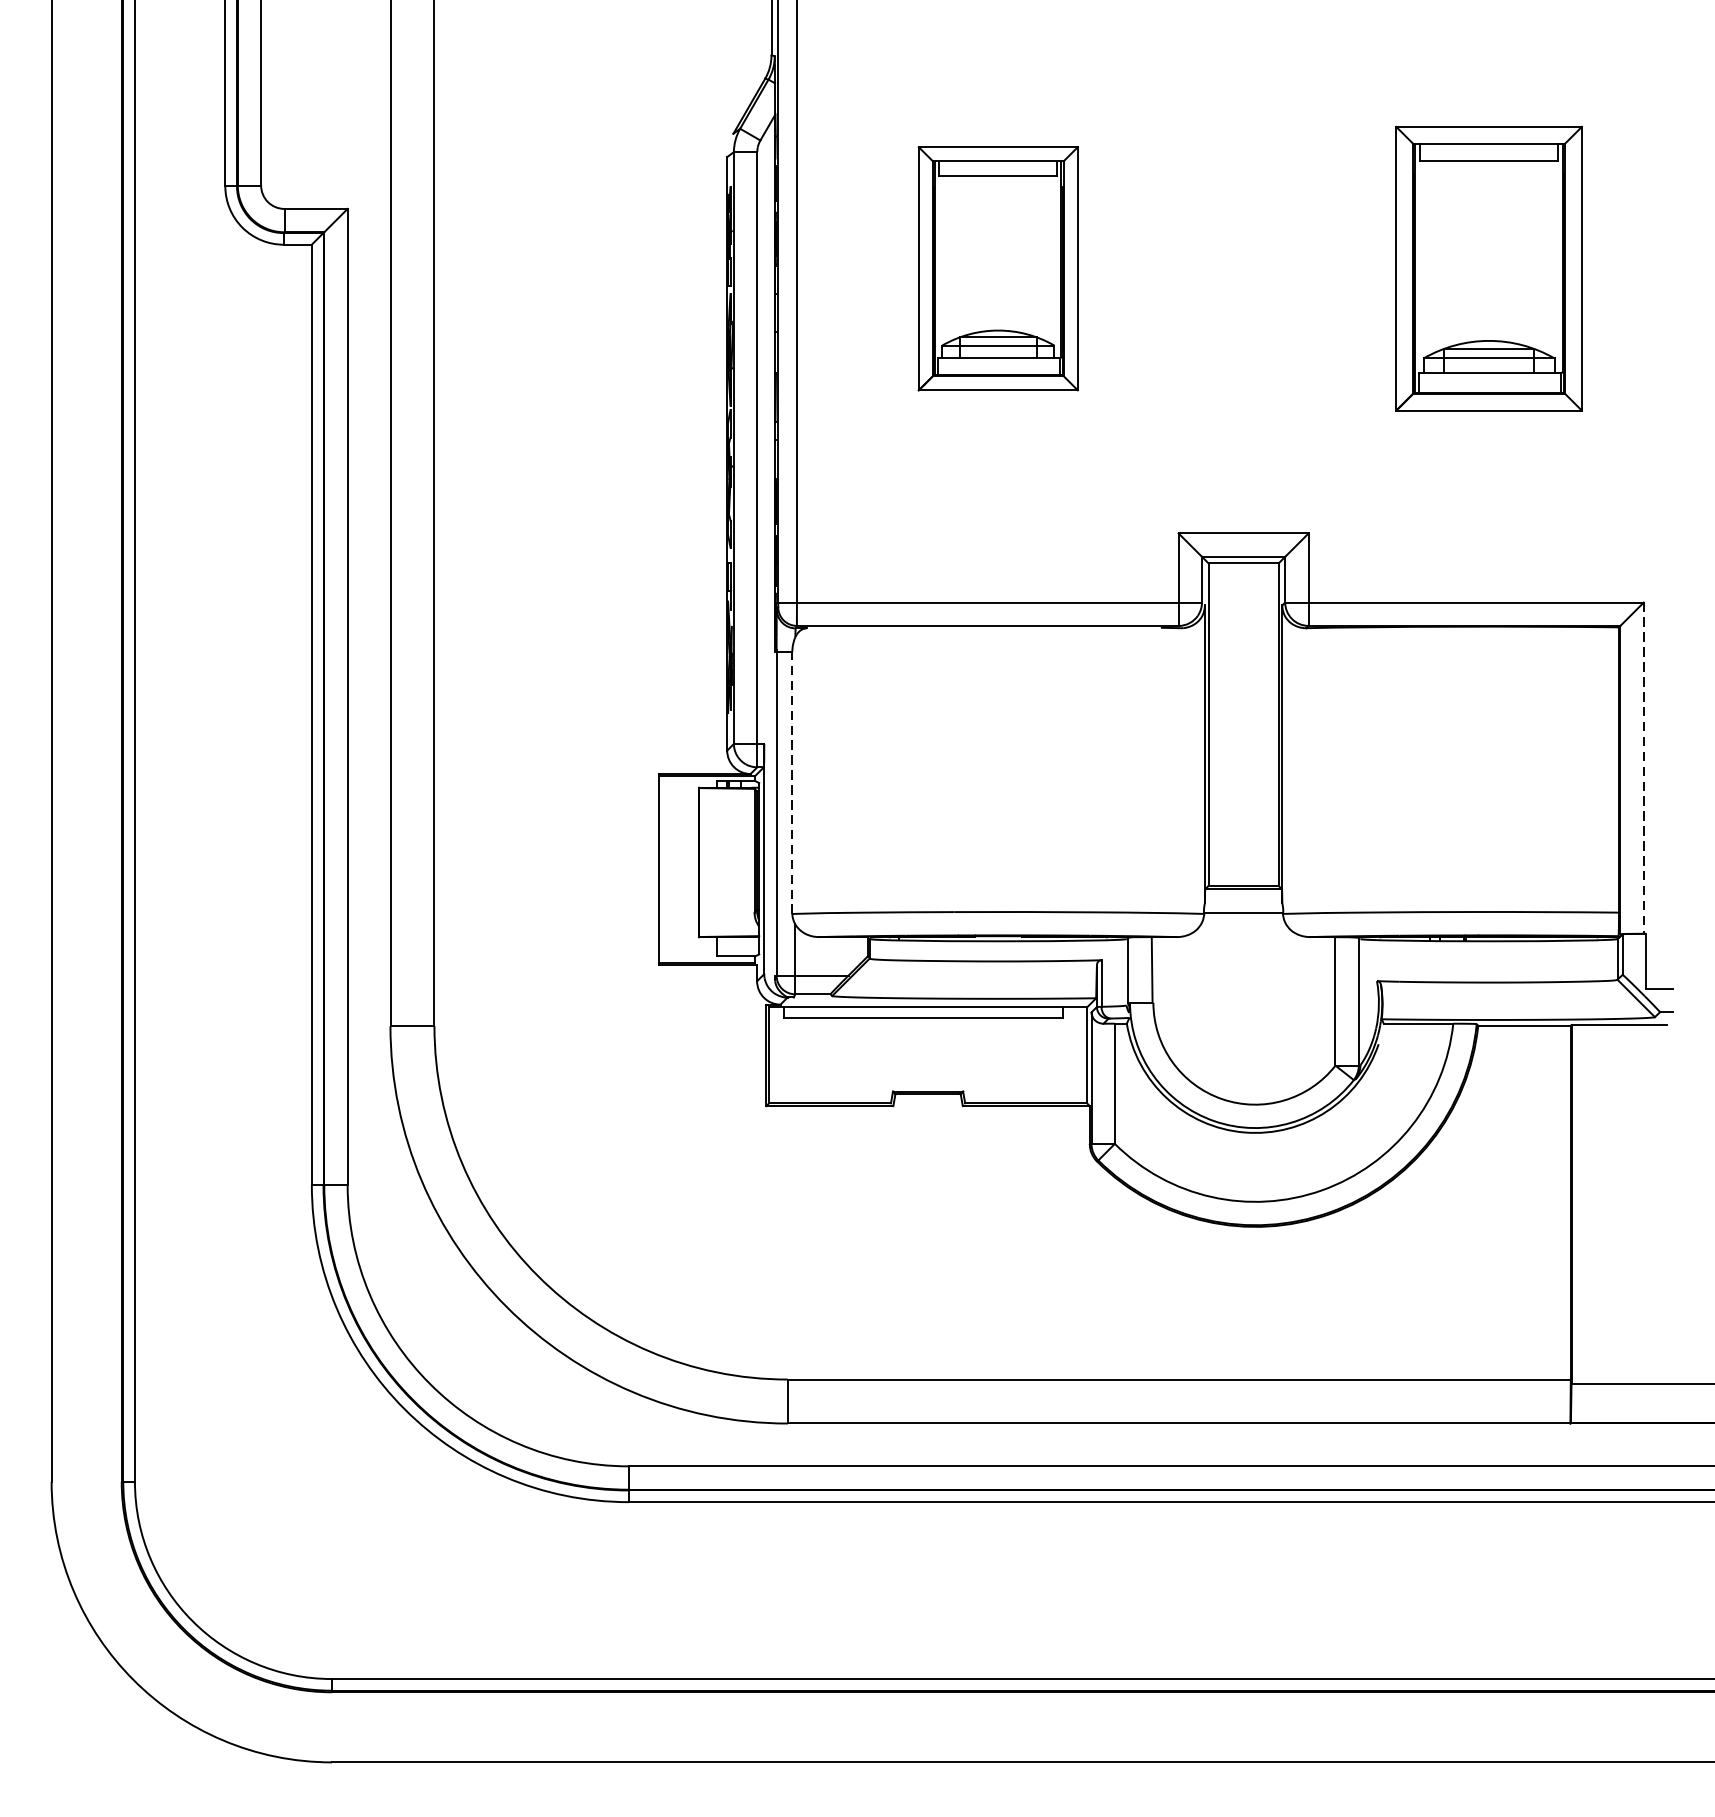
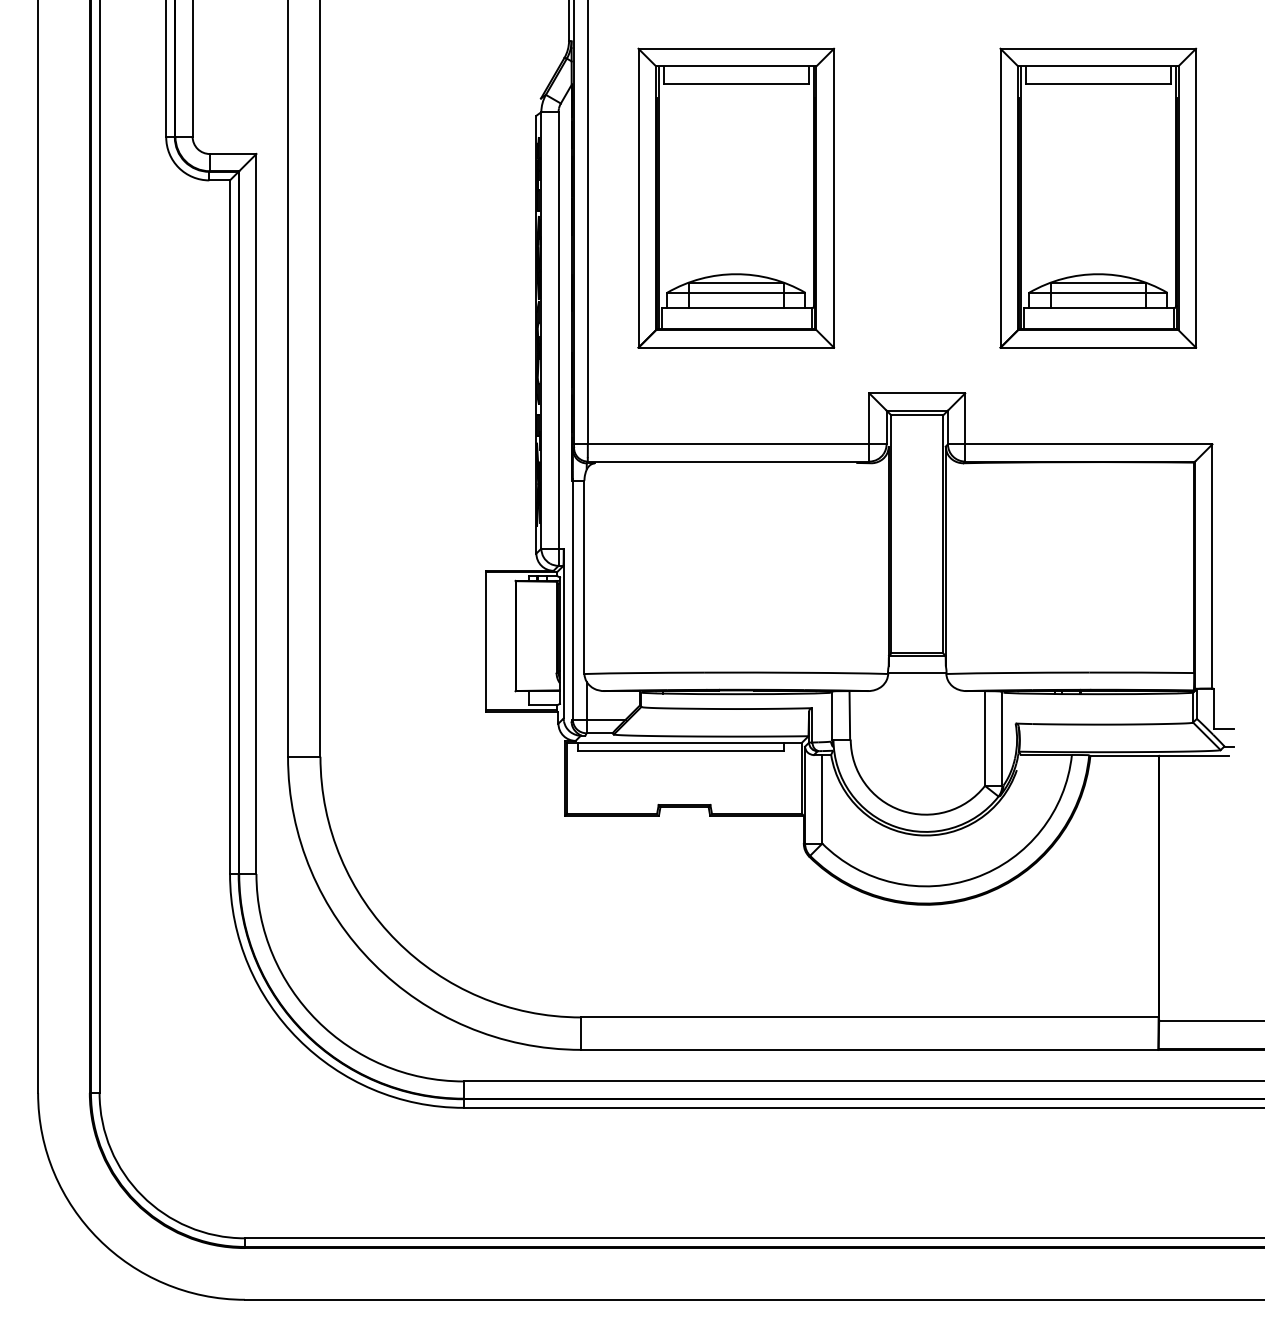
part: (998, 267) -> (736, 197), size x1.67
part: (1489, 267) -> (1098, 197), size x1.43
line: (1643, 769) -> (1212, 567), dashed -> solid
line: (792, 783) -> (584, 577), dashed -> solid

